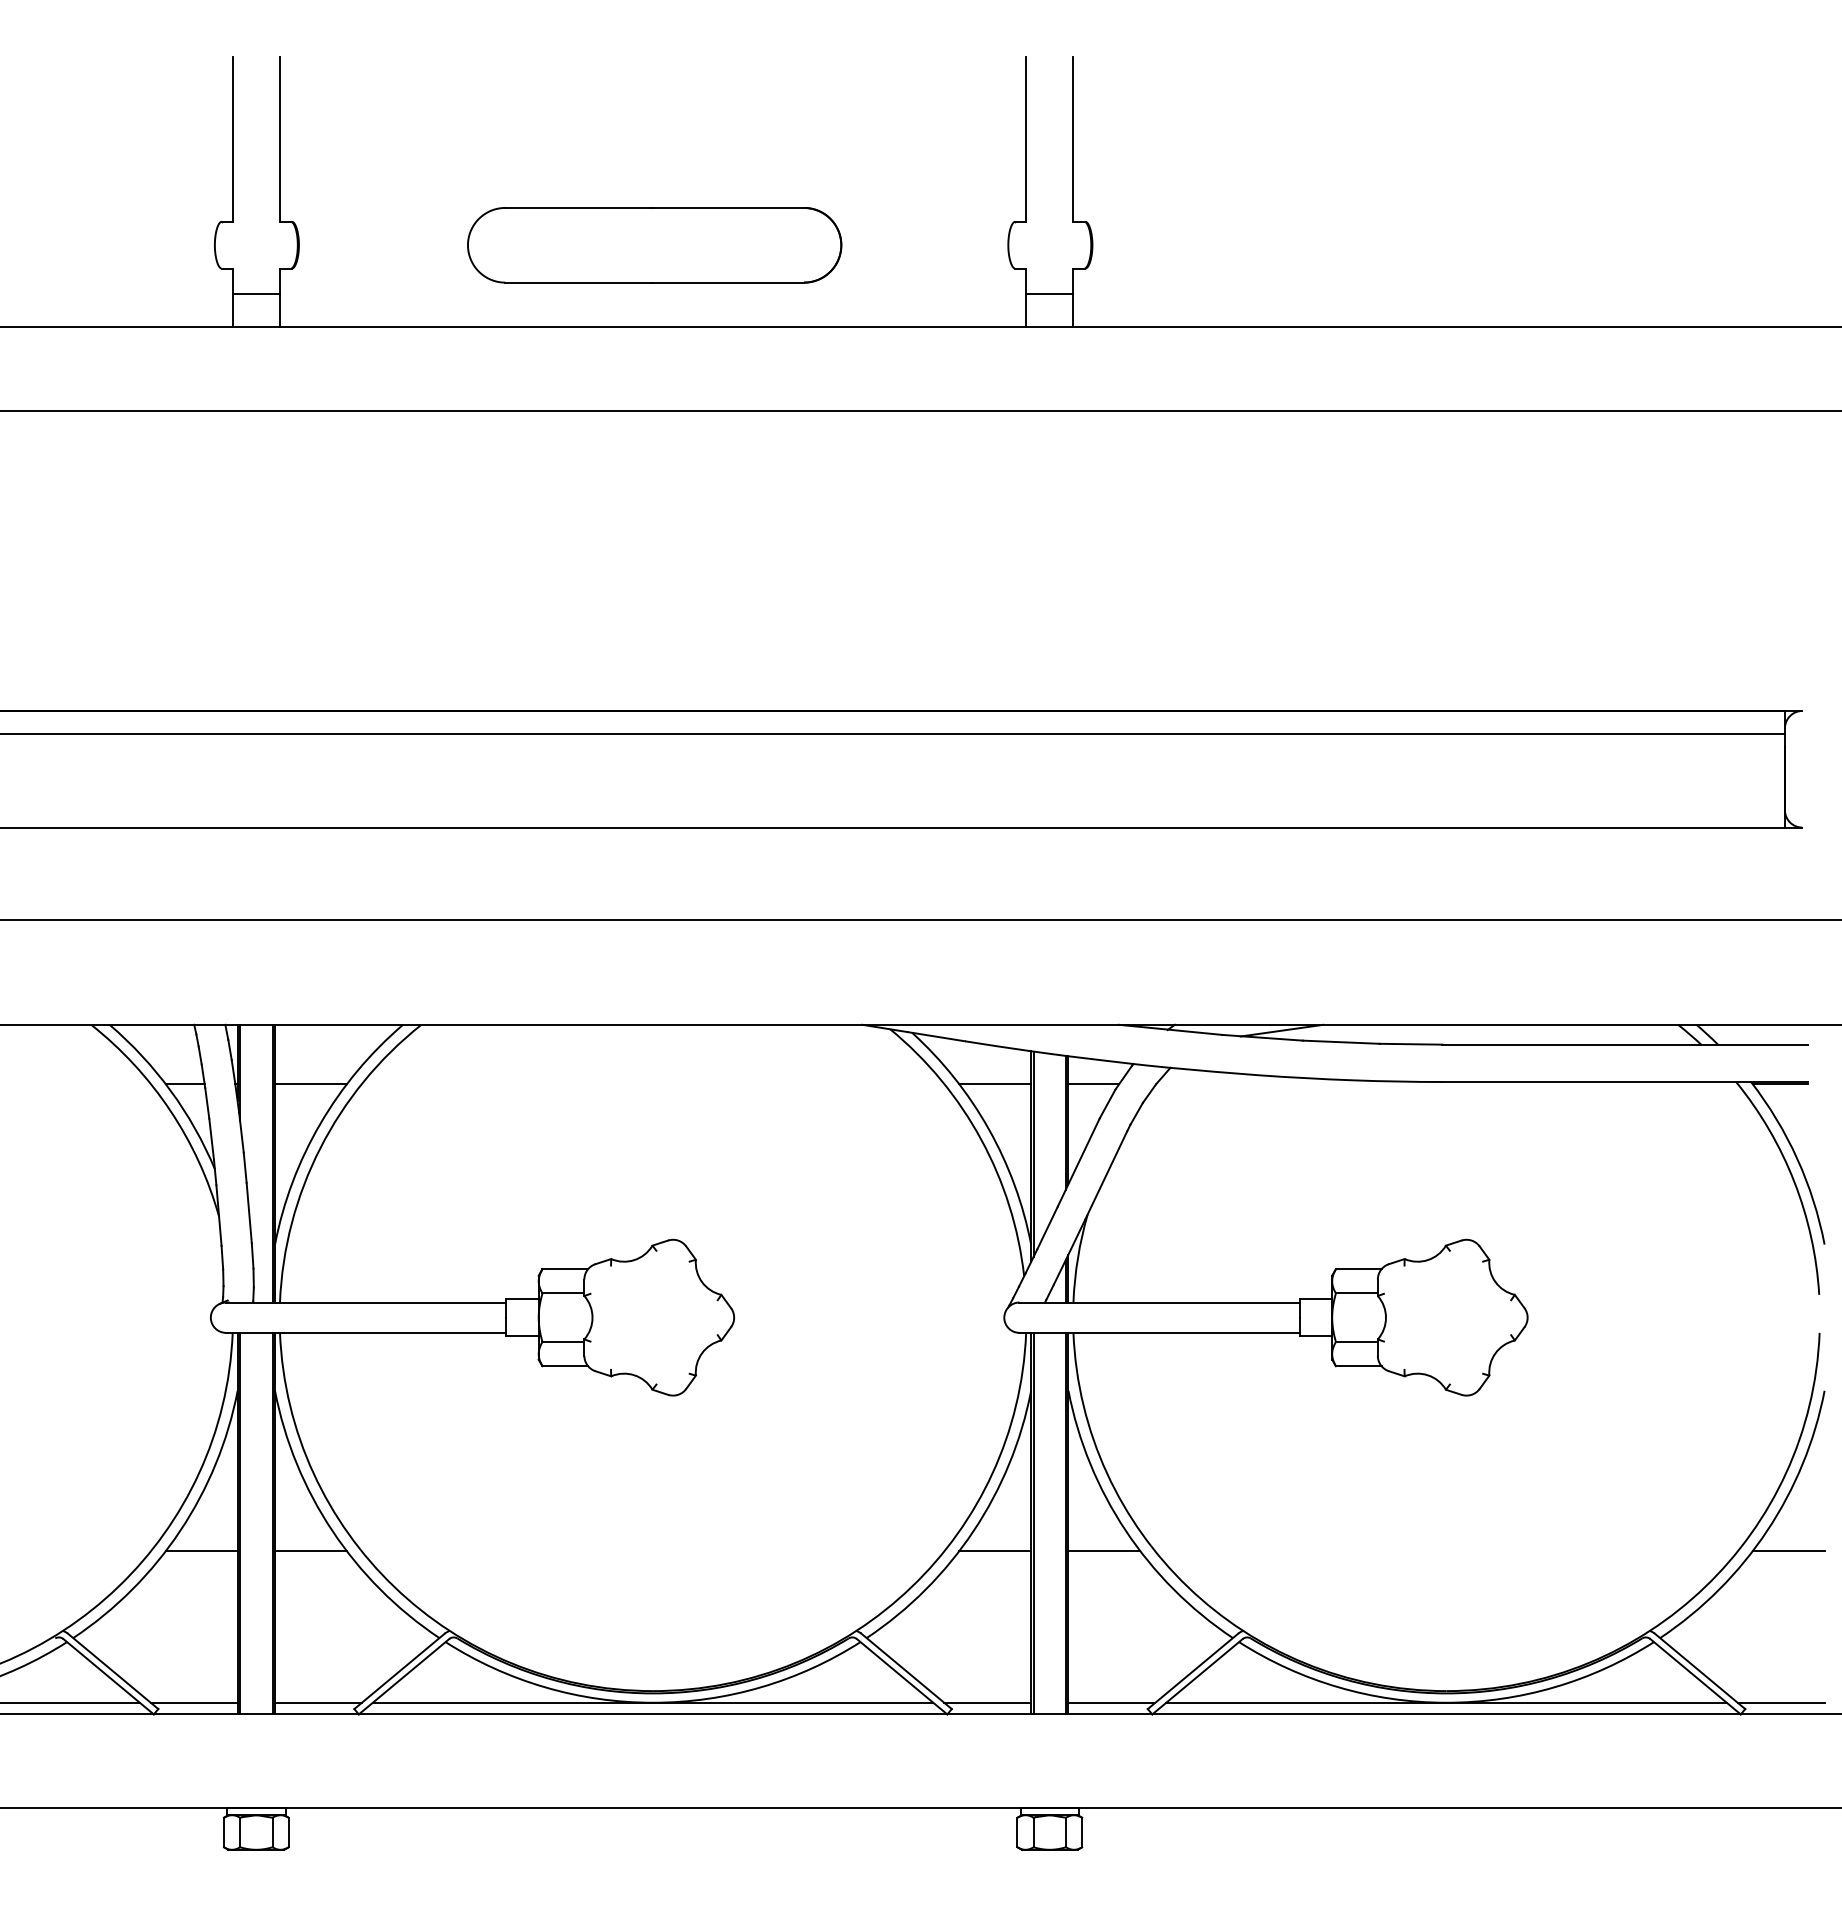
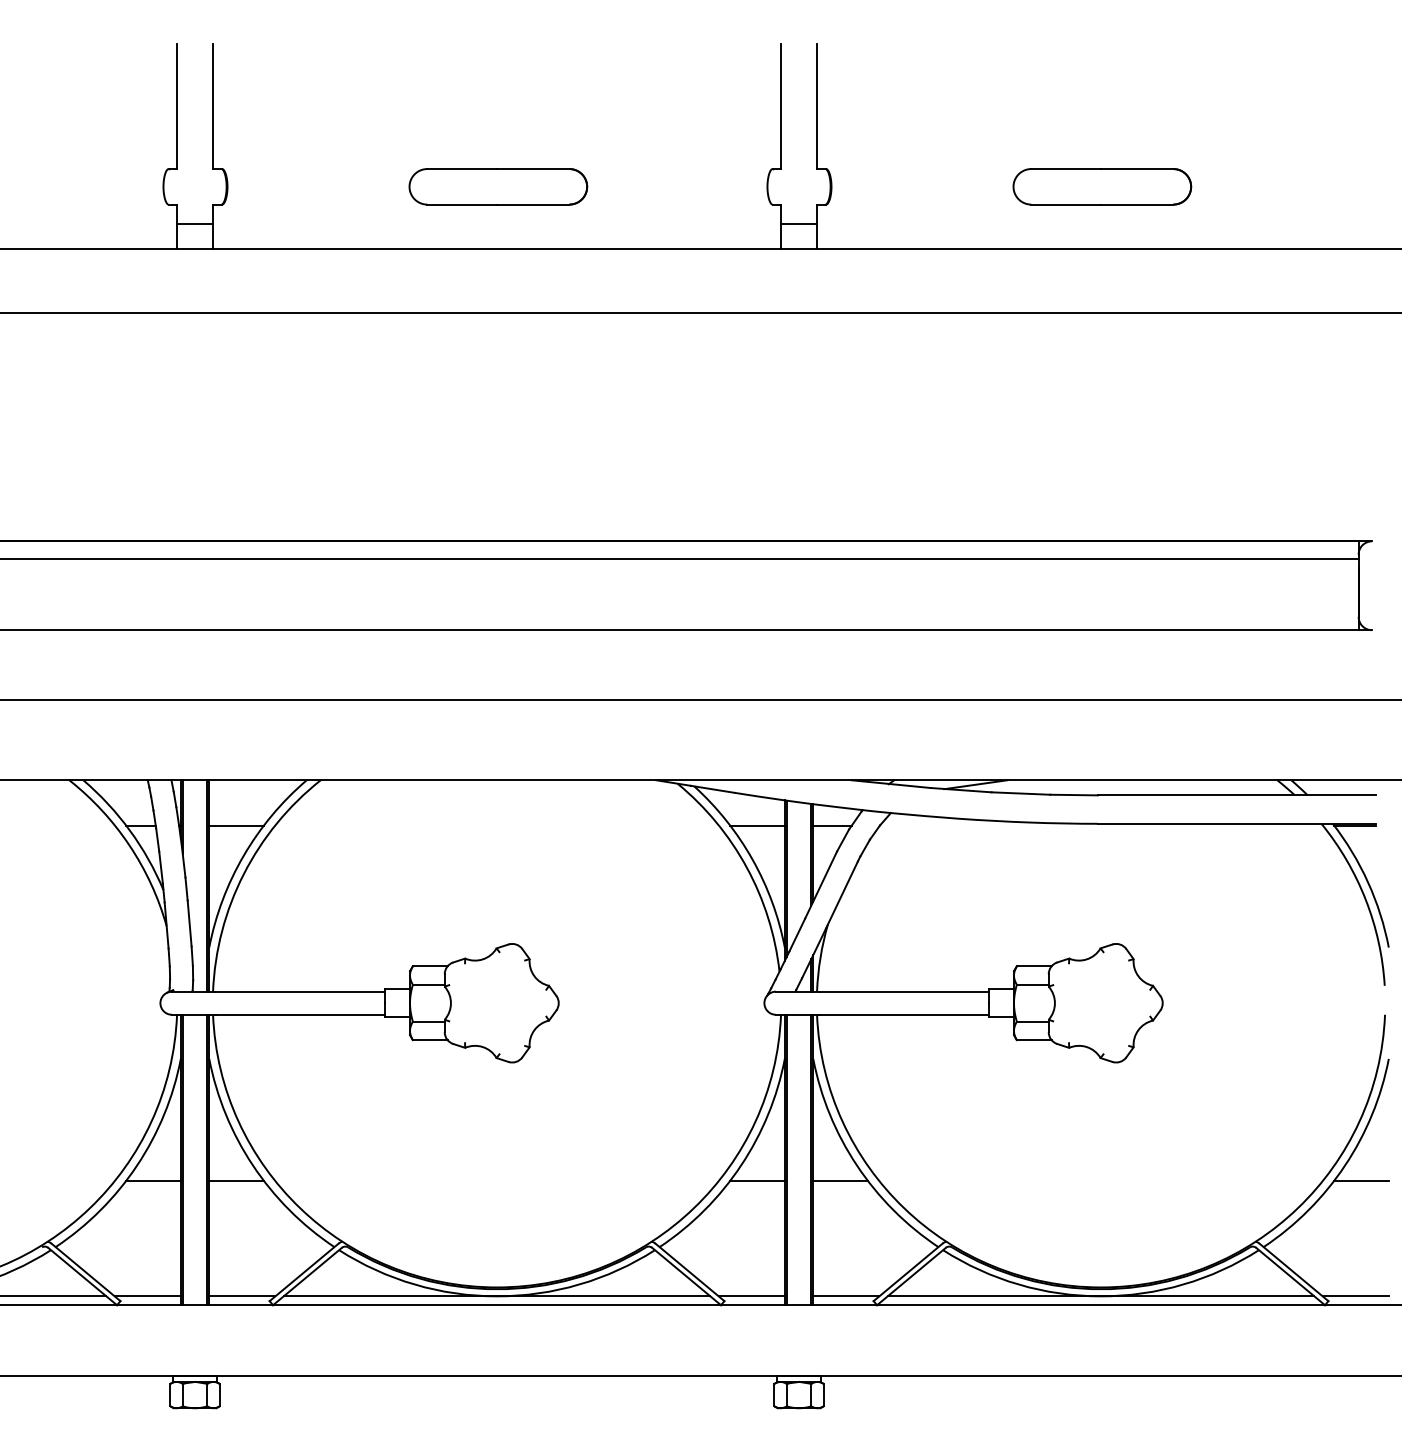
part: (654, 244) -> (498, 186), size x0.62
part: (1447, 244) -> (1101, 186), added

